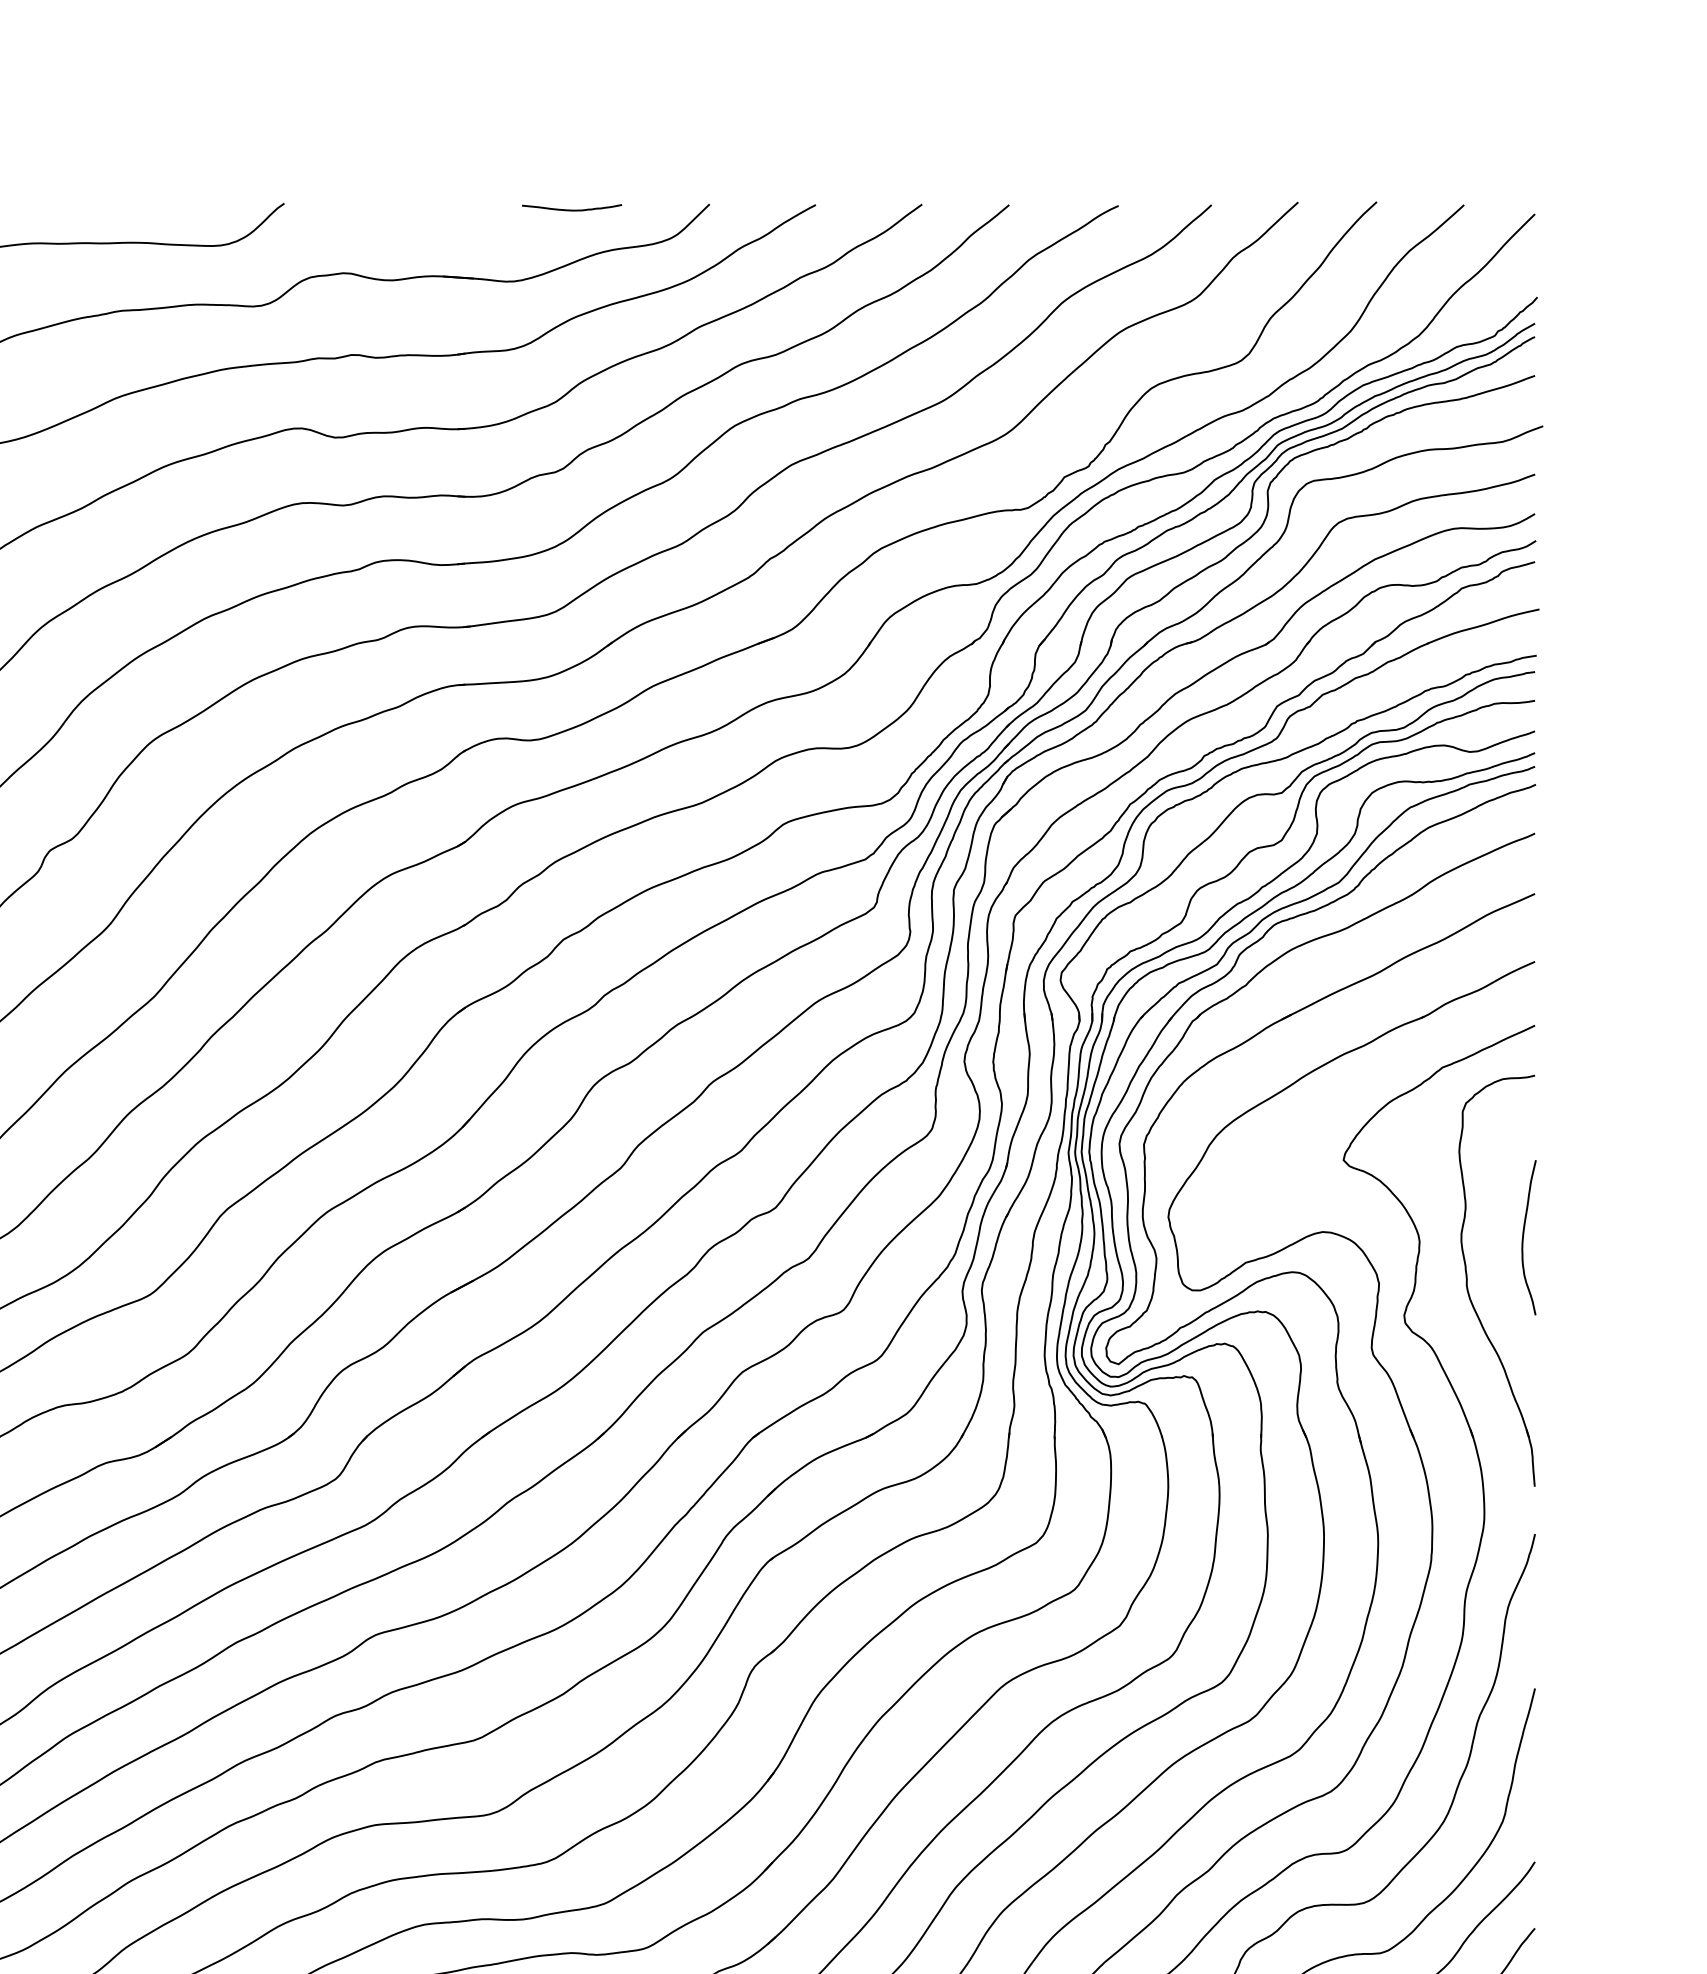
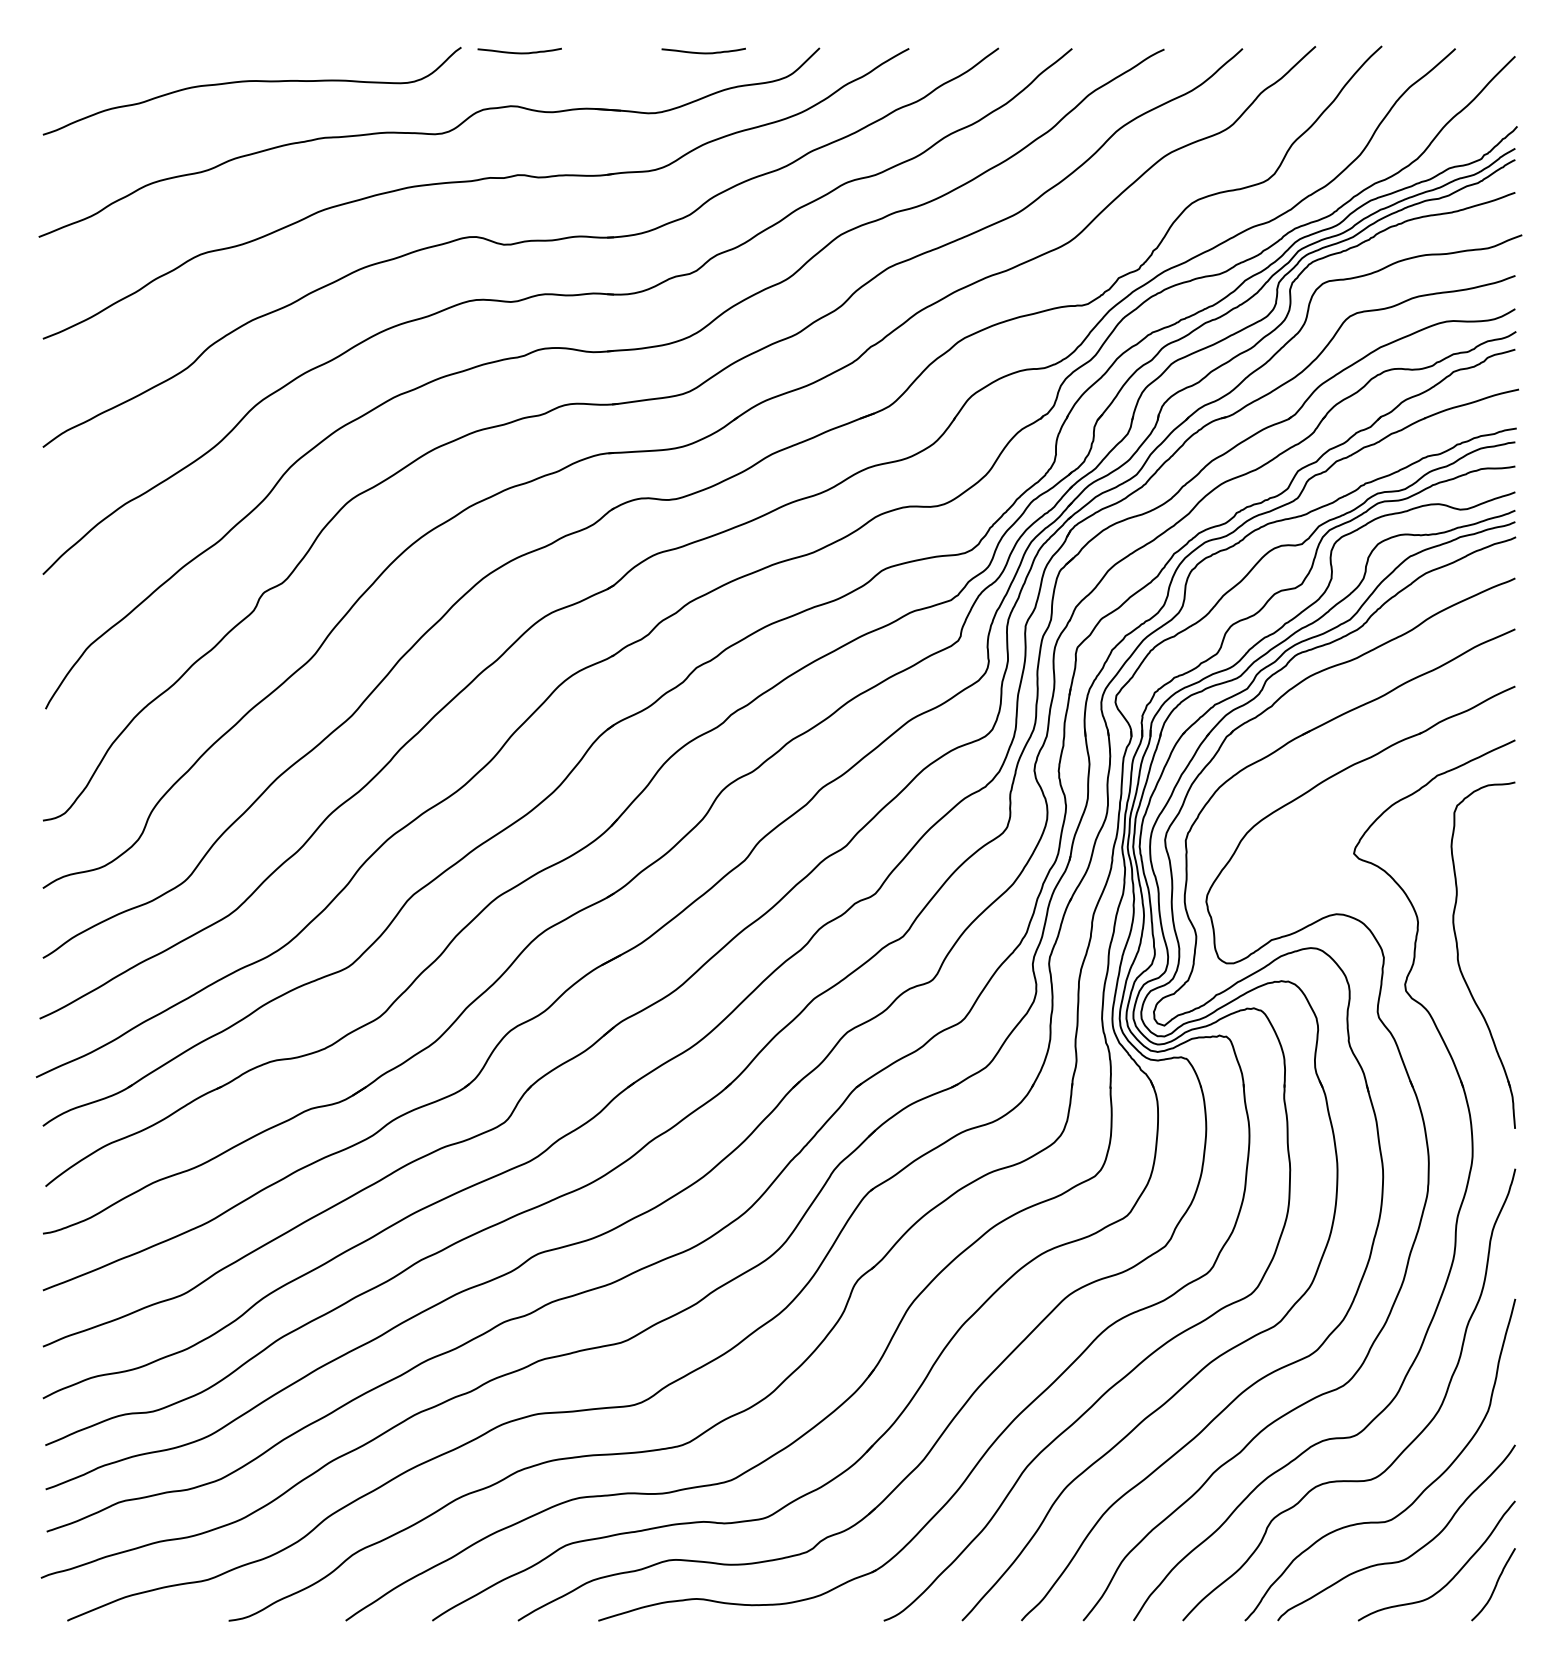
curve: (353, 209) -> (519, 52), added
curve: (1524, 1237) -> (1506, 918), removed

